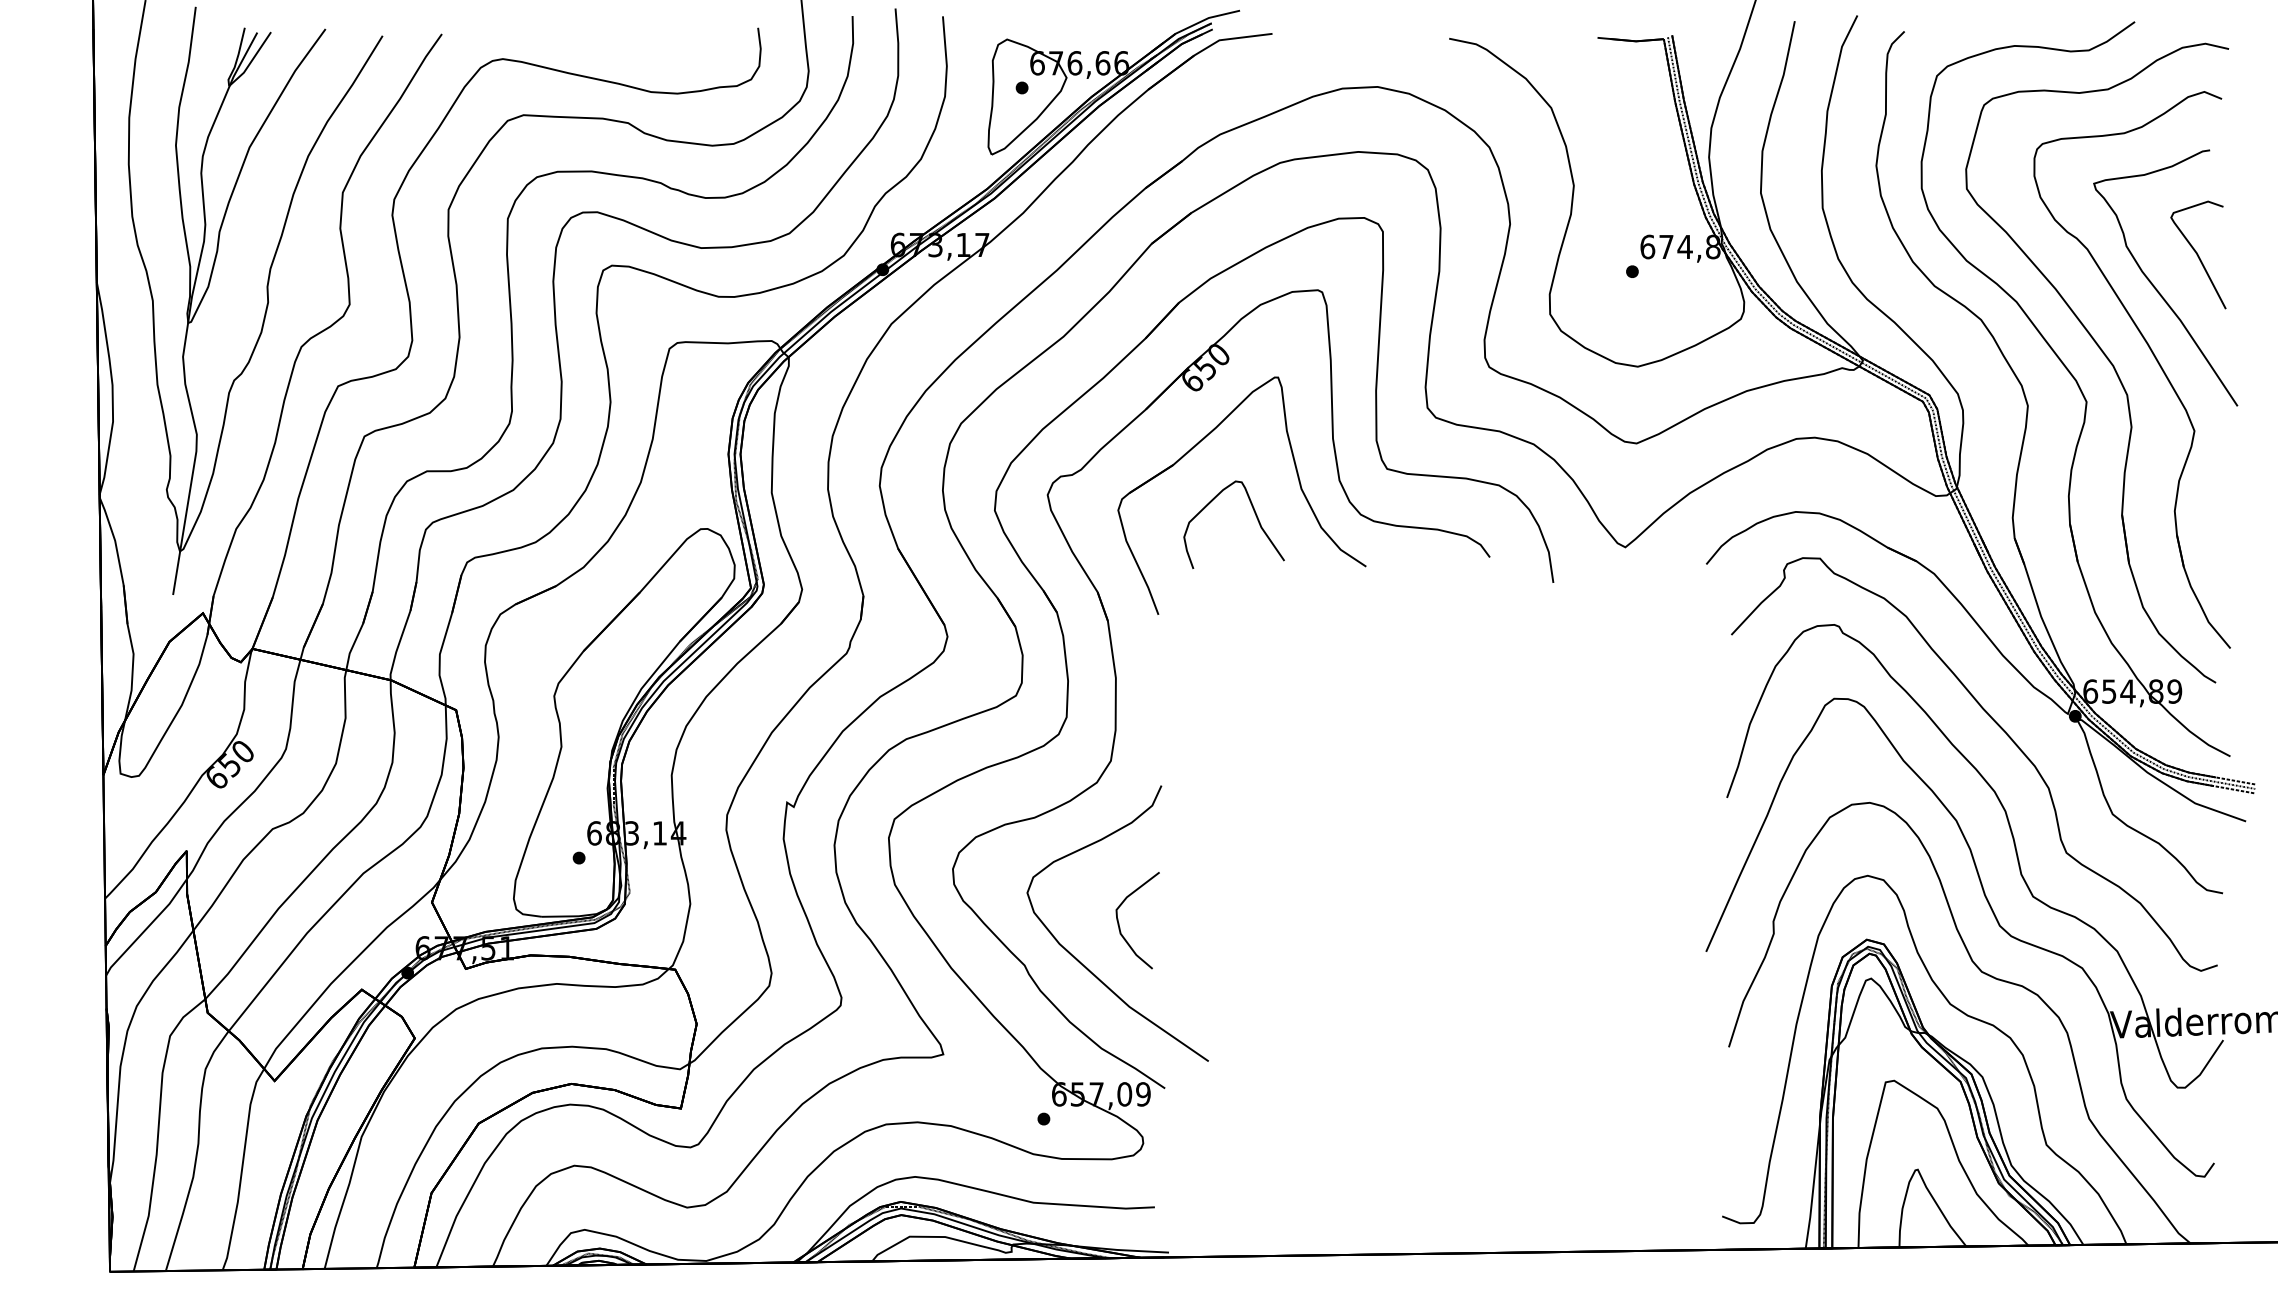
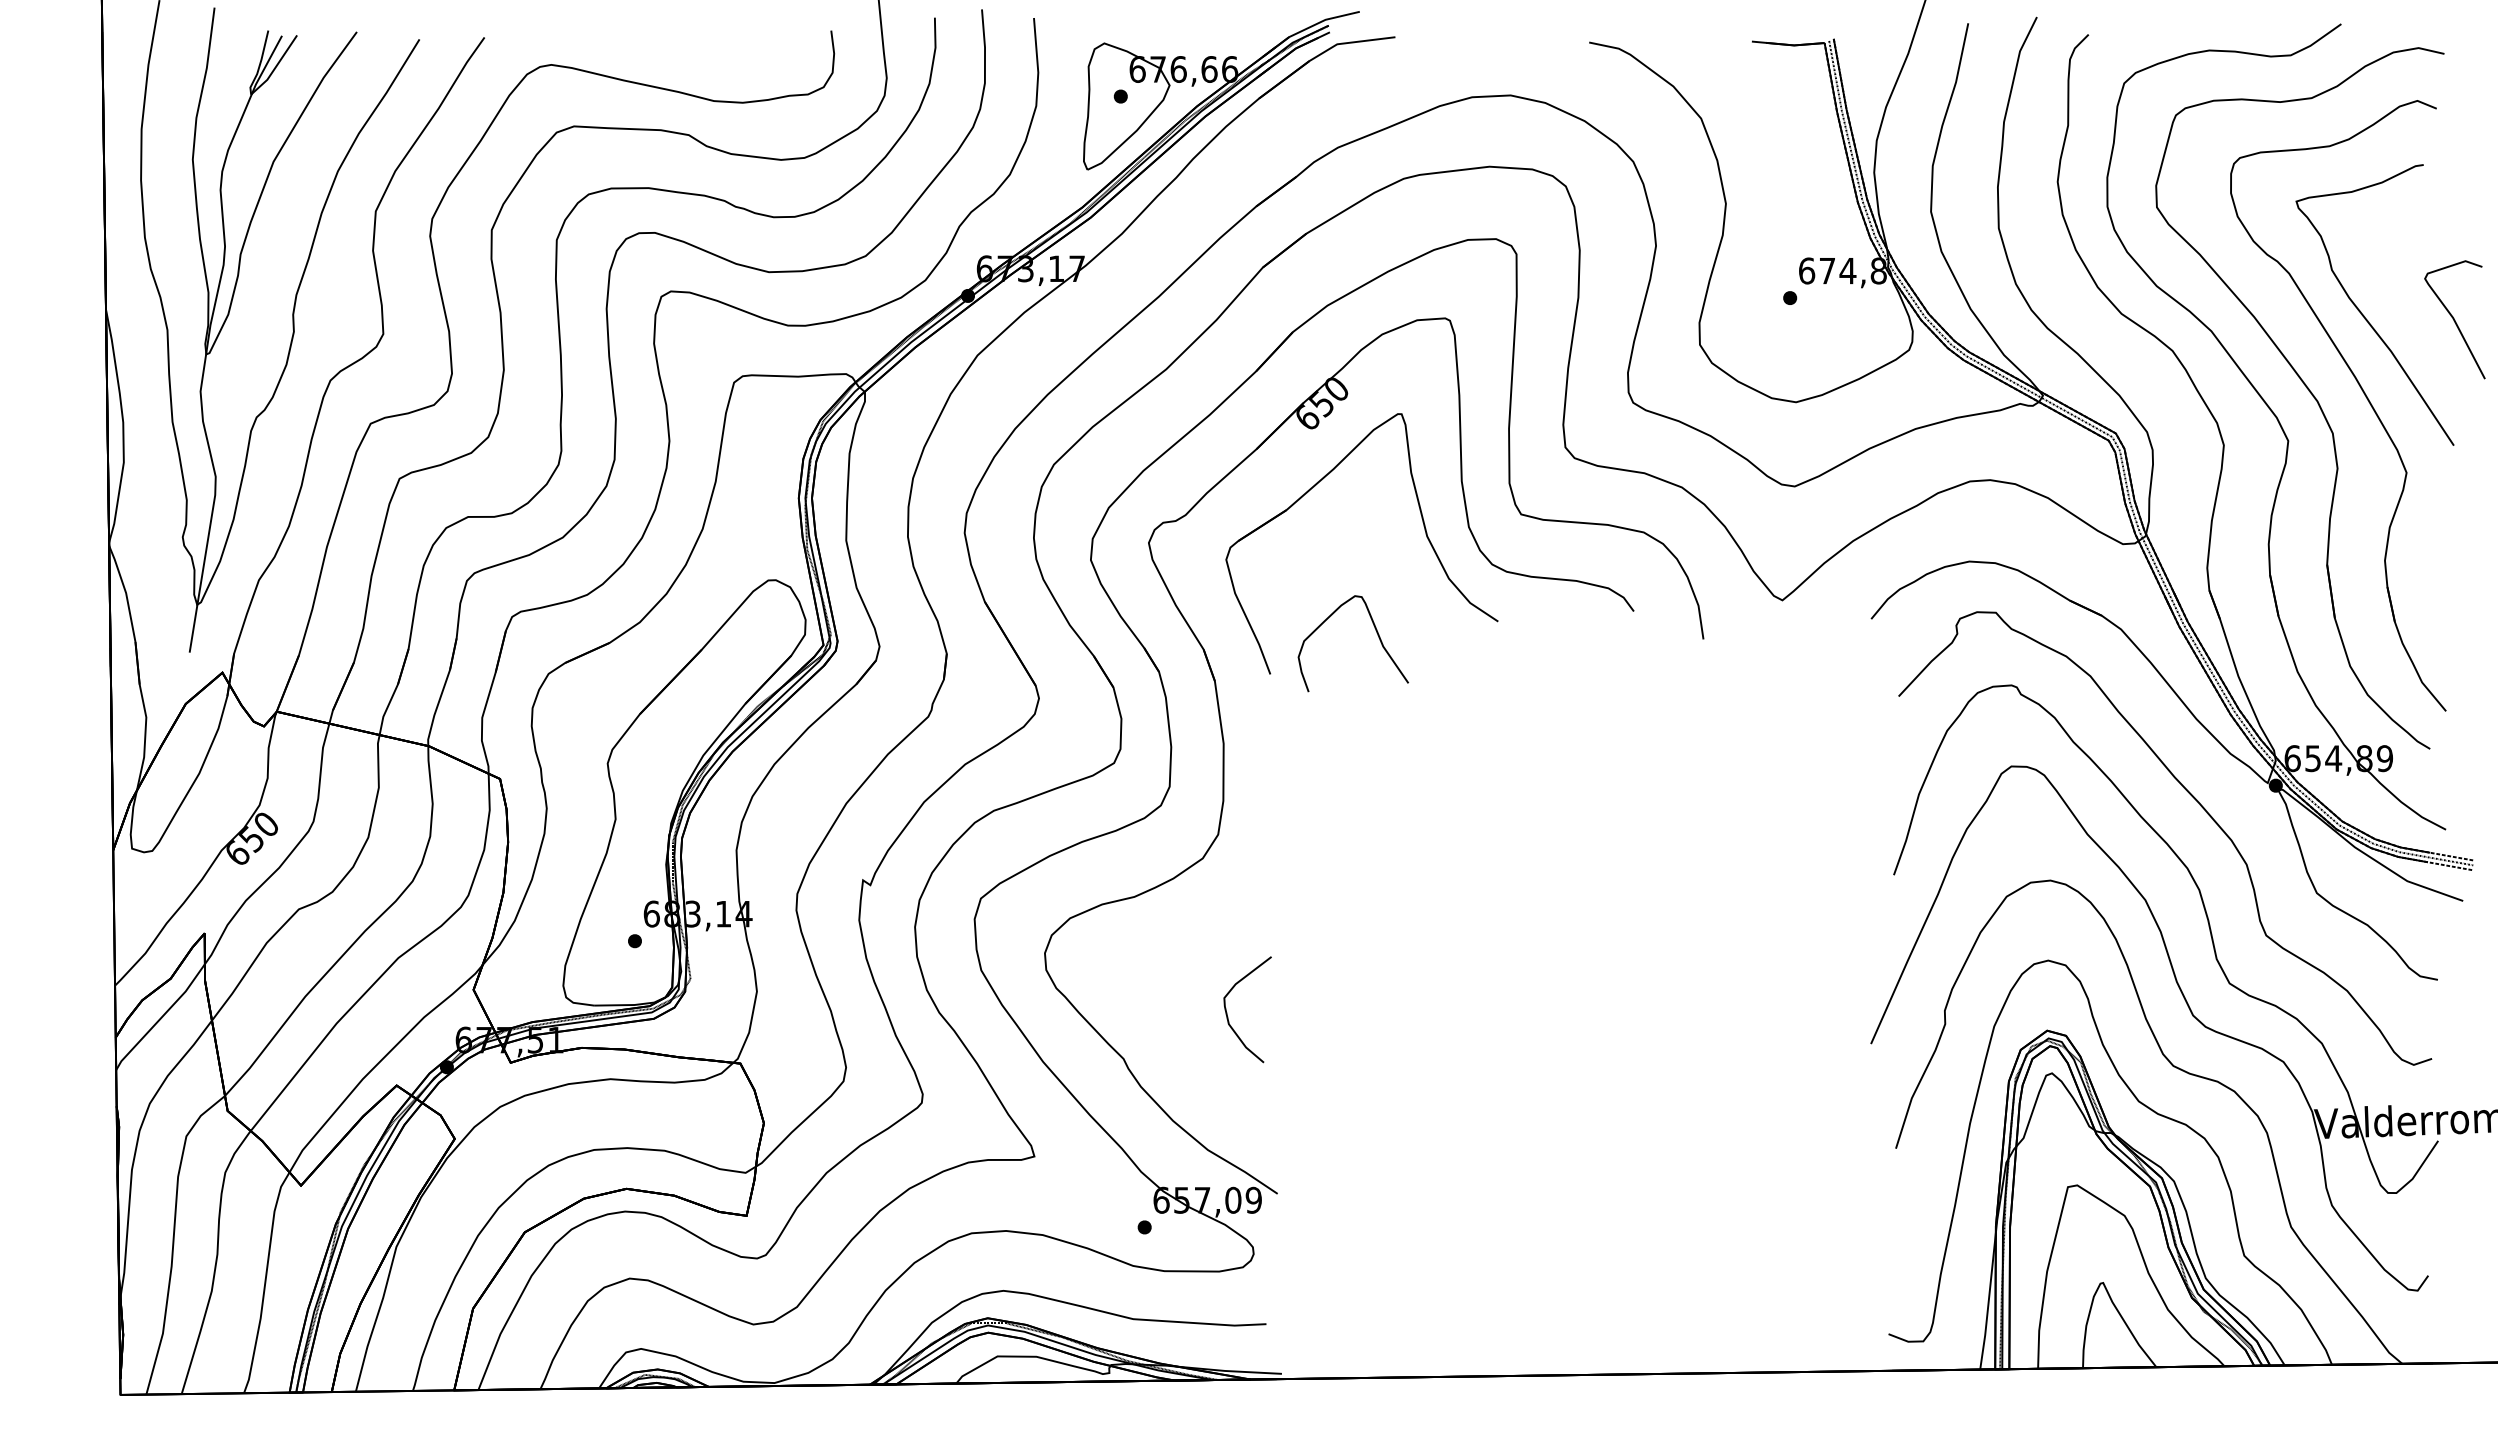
part: (2198, 254) -> (2454, 319), moved
curve: (1255, 515) -> (1376, 633), moved
curve: (1084, 965) -> (1189, 1058), removed

